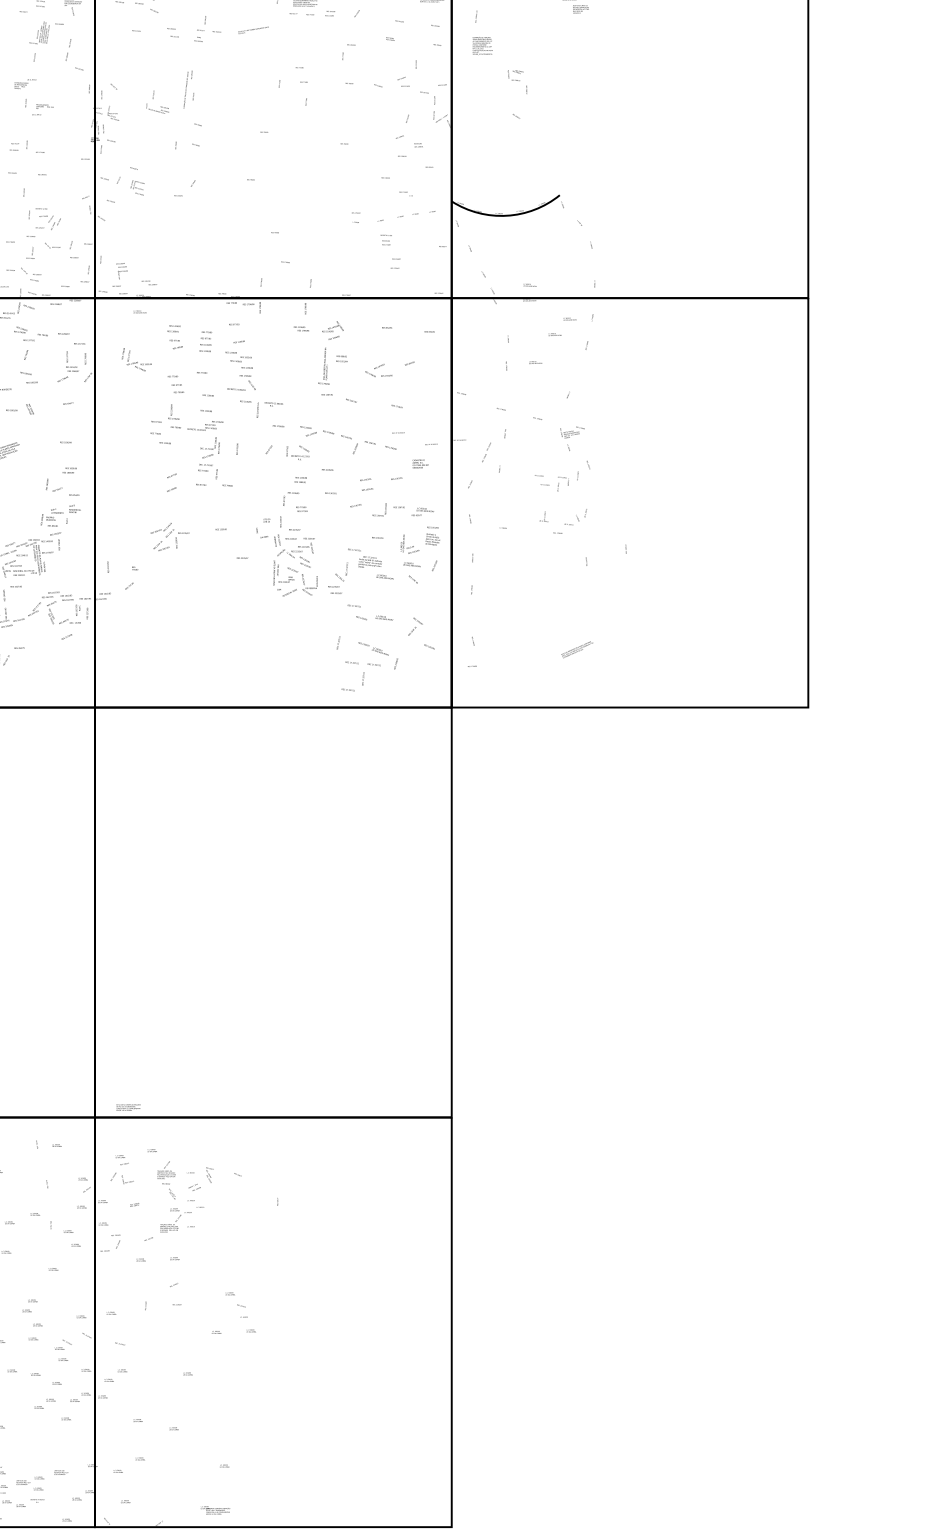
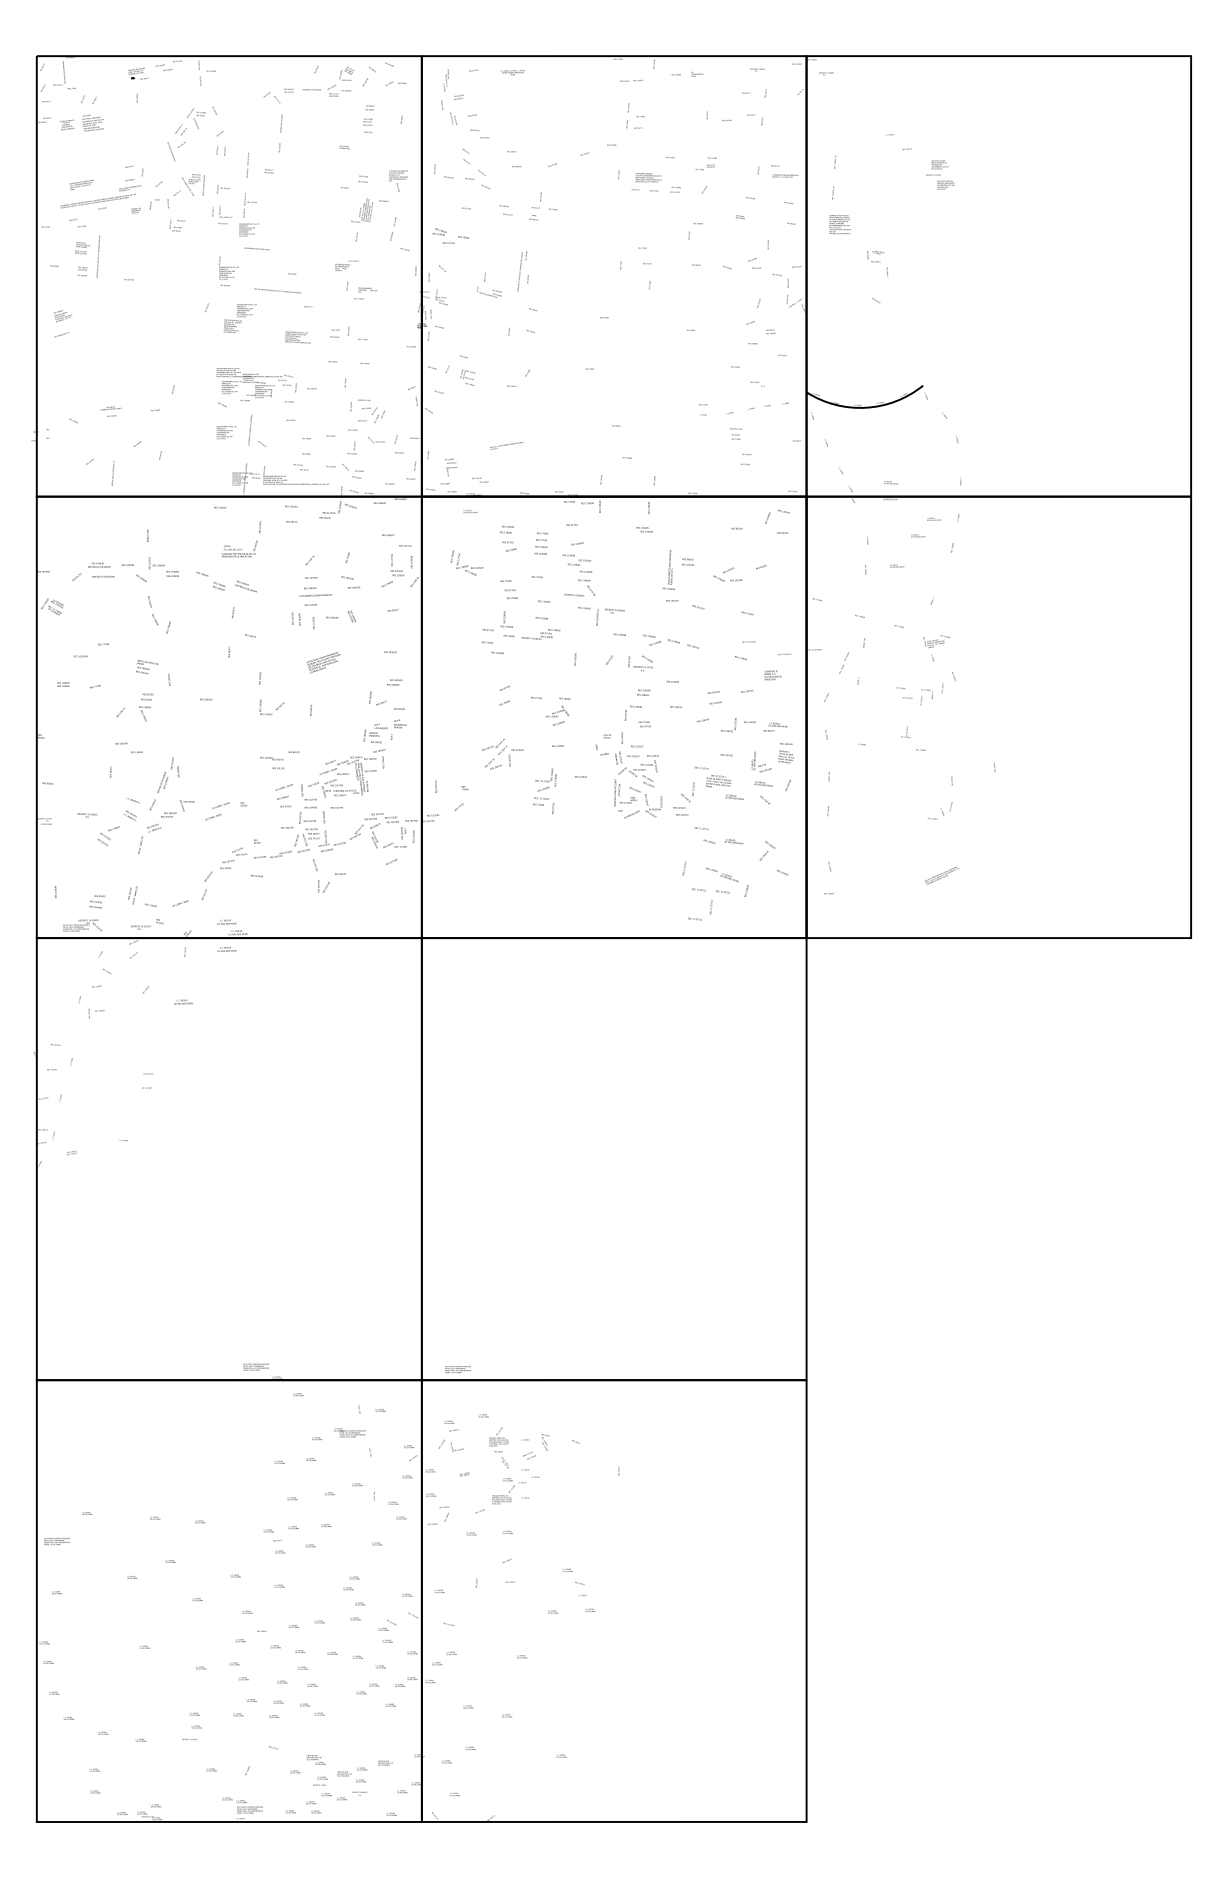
text: (253, 30) -> (506, 445), moved
text: (332, 330) -> (557, 715), moved
text: (30, 333) -> (450, 235), moved
text: (364, 447) -> (777, 516), moved
text: (208, 457) -> (544, 790), moved
text: (575, 516) -> (940, 810), moved
text: (215, 1510) -> (349, 1432), moved

